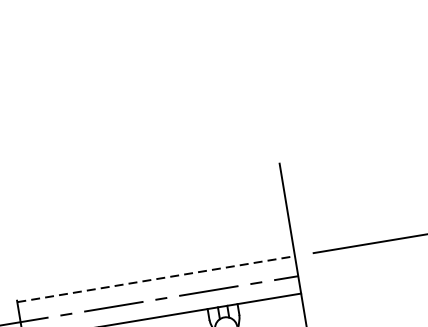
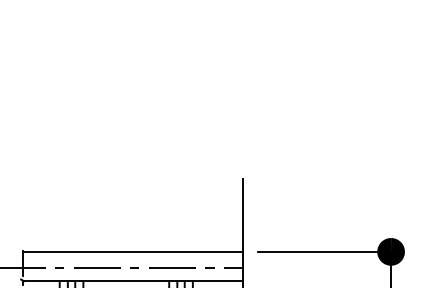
line: (156, 278) -> (133, 251), dashed -> solid

